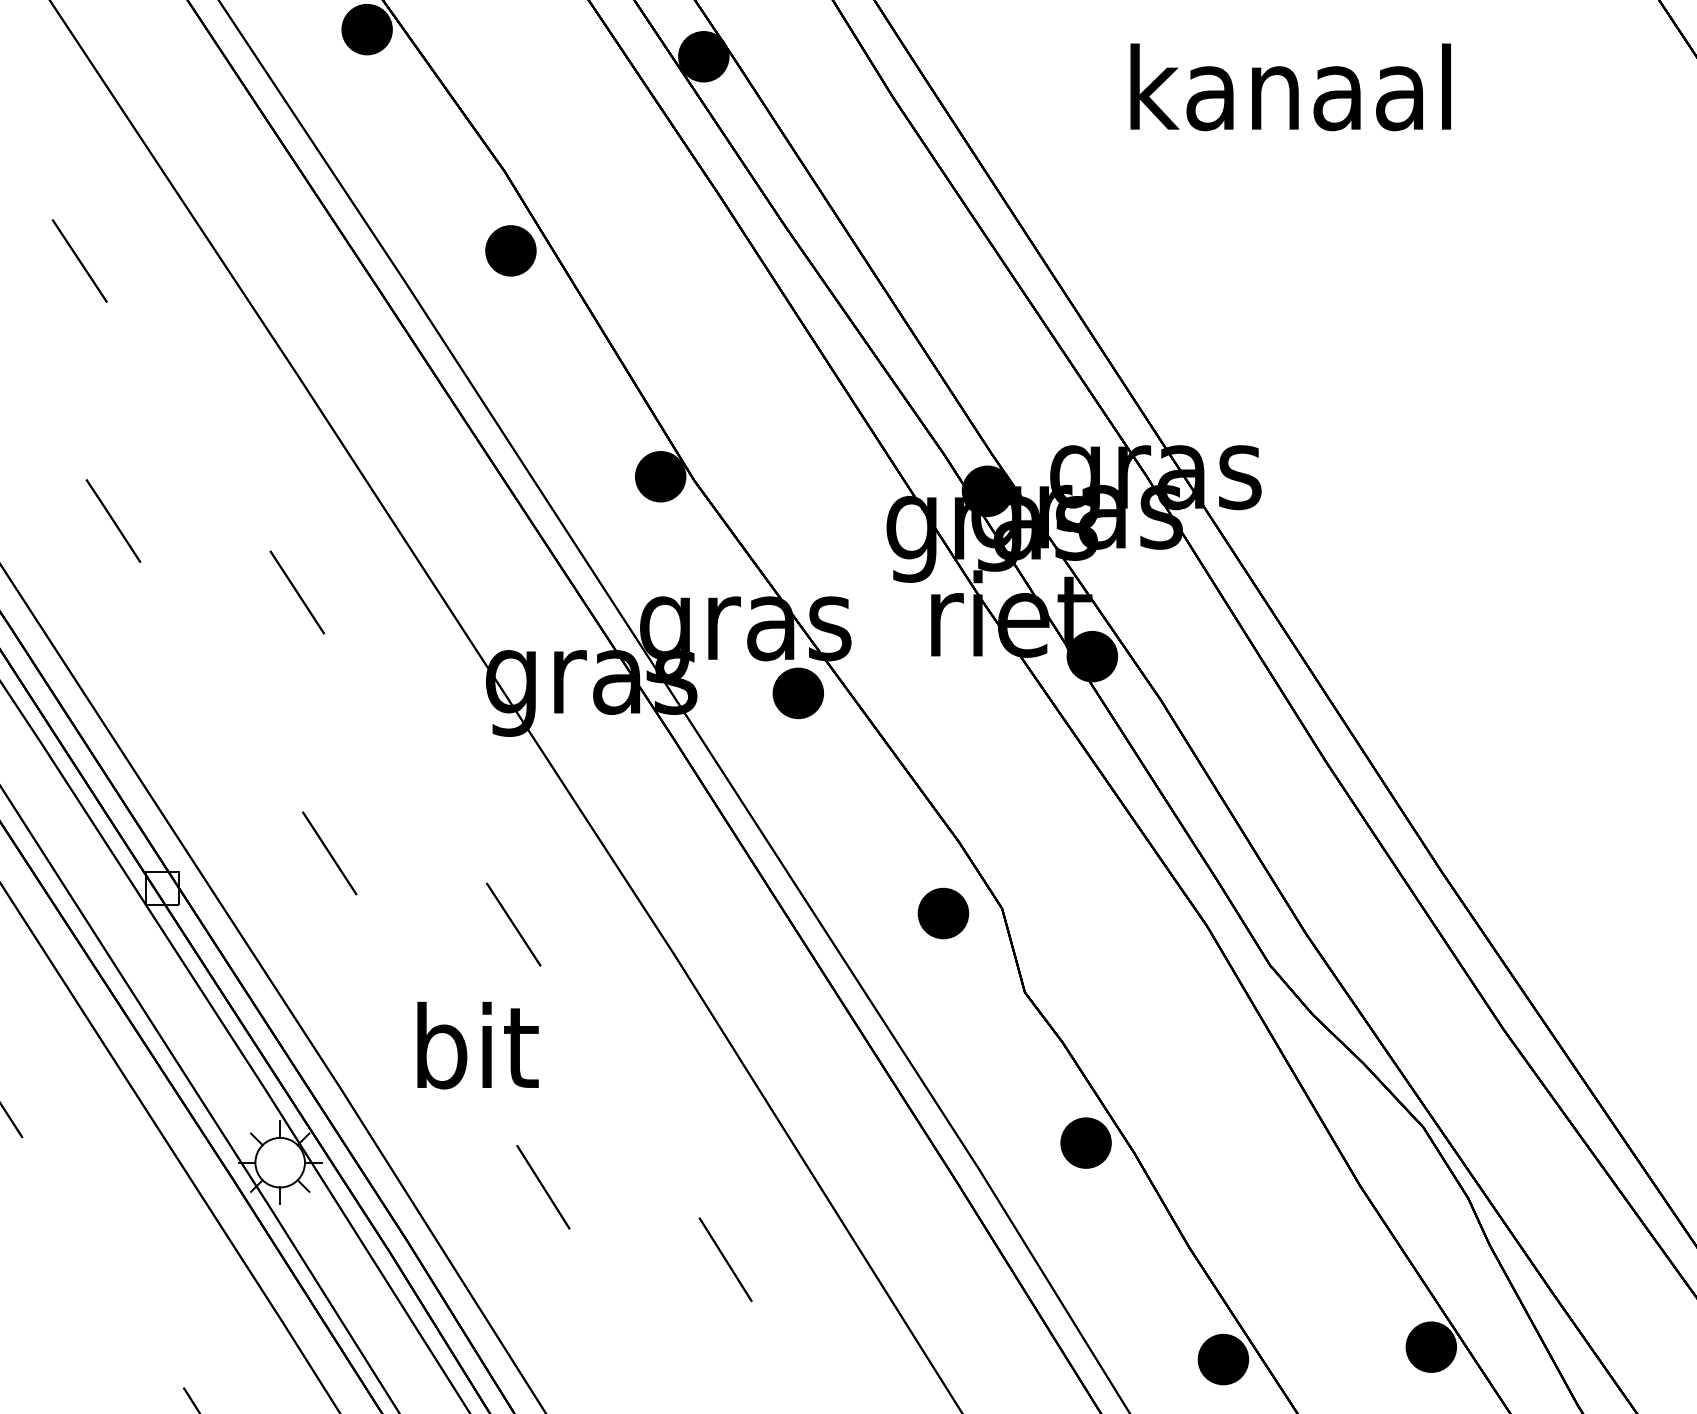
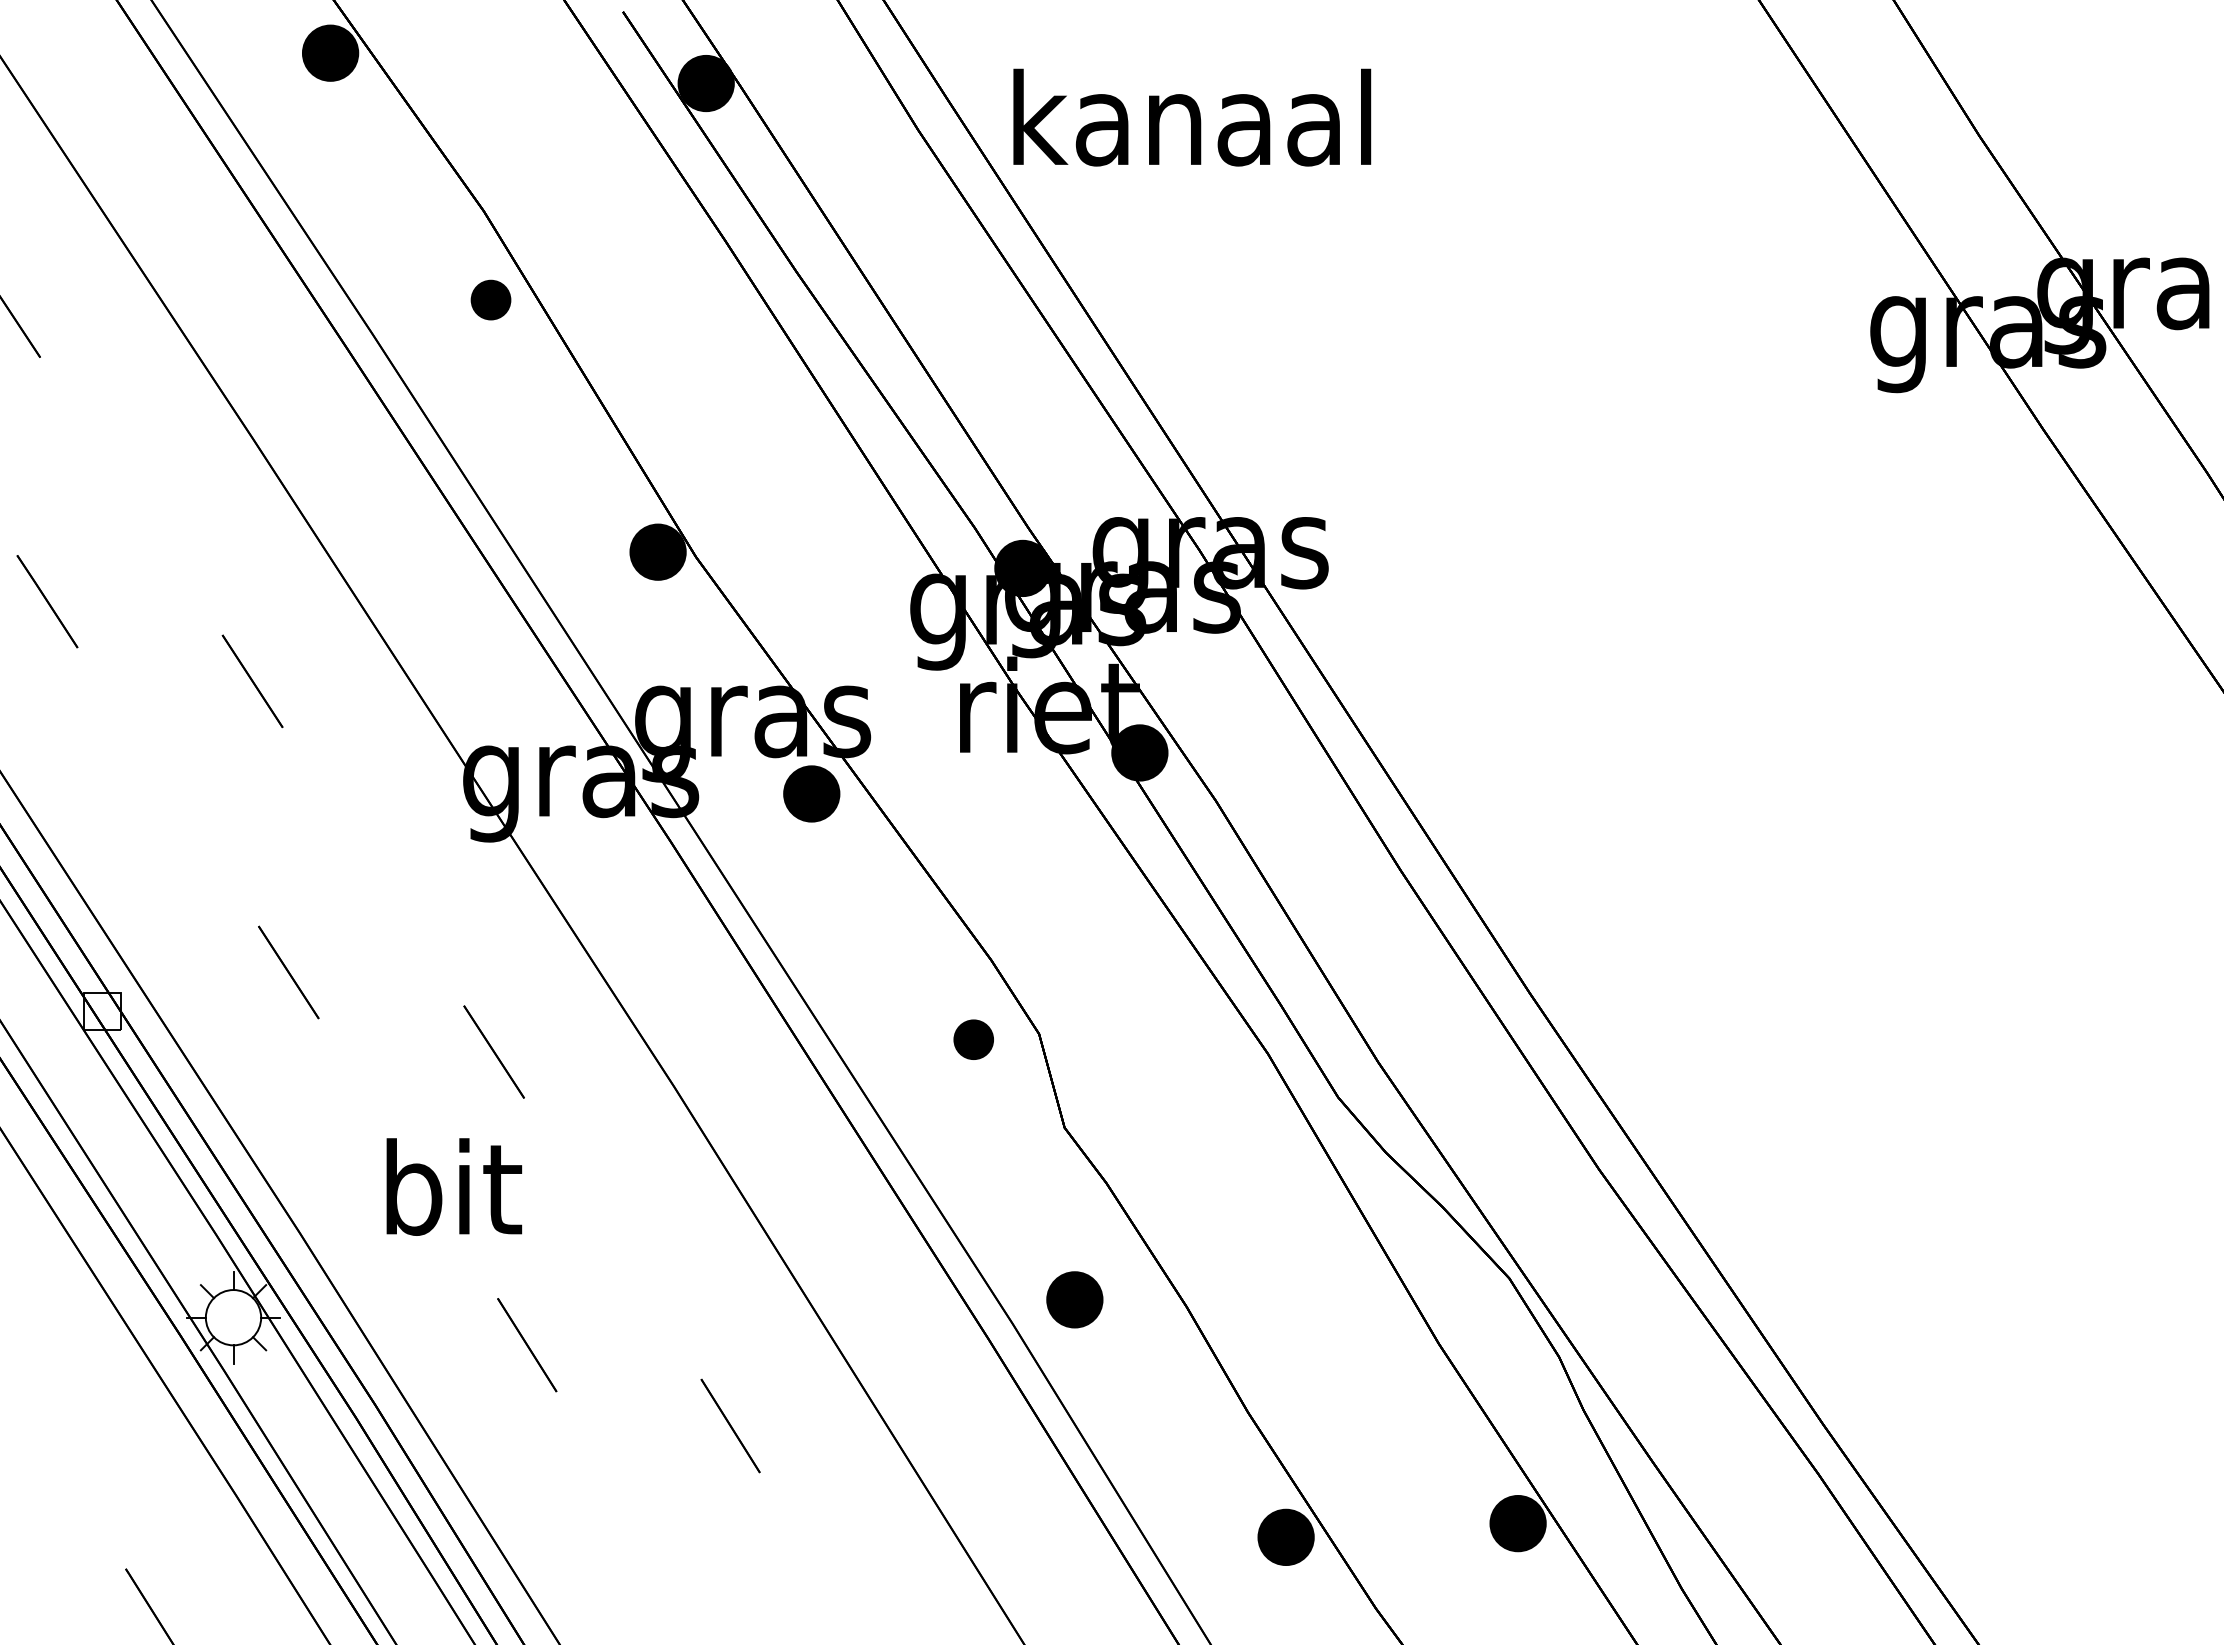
text: (1290, 87) -> (1192, 117), moved
part: (510, 250) -> (490, 299), size x0.7
part: (943, 913) -> (973, 1039), size x0.7
part: (1085, 1142) -> (1074, 1299), moved

